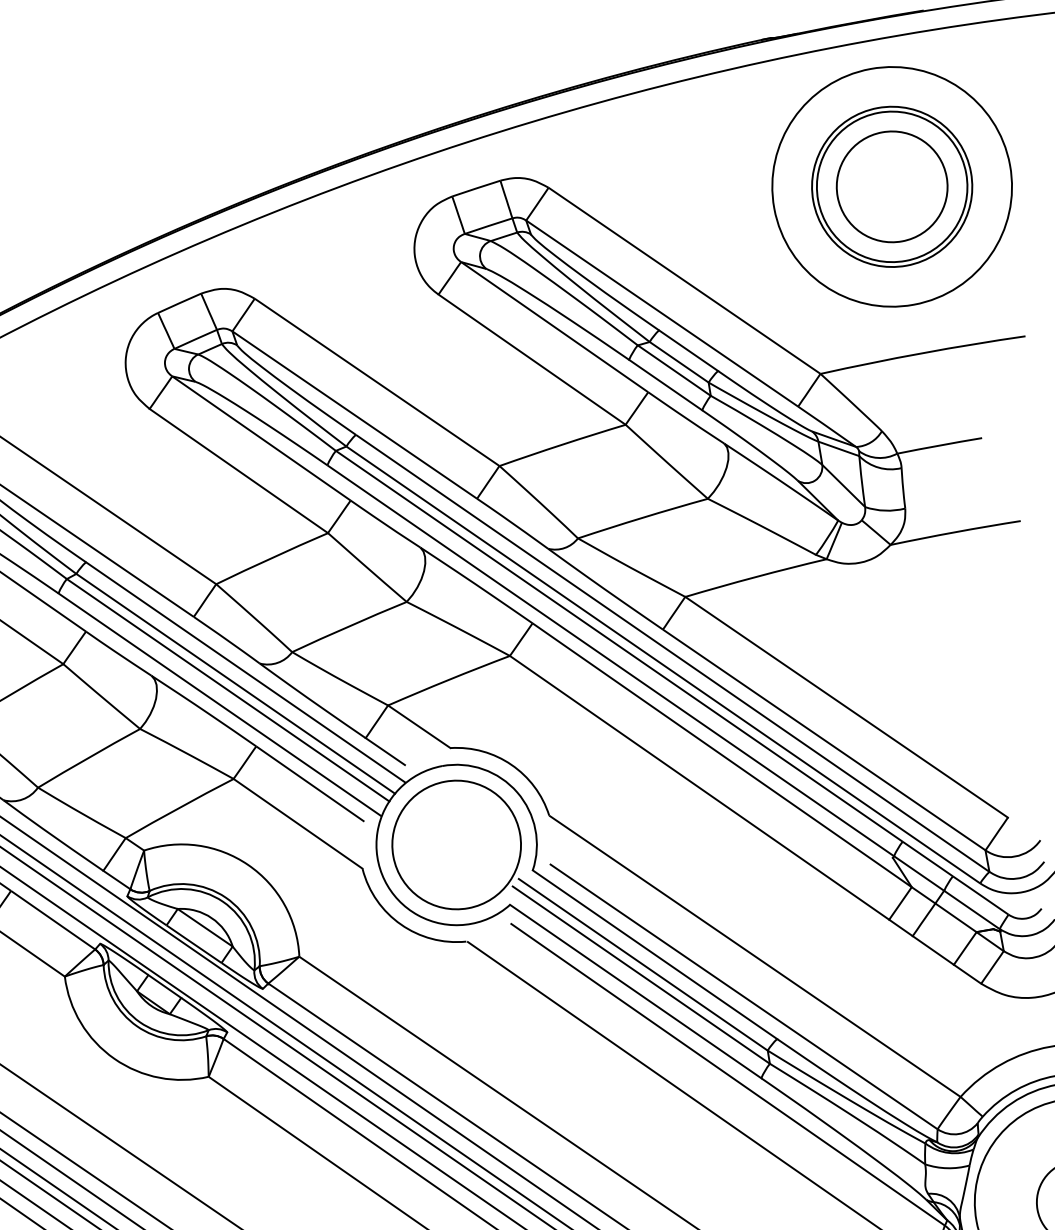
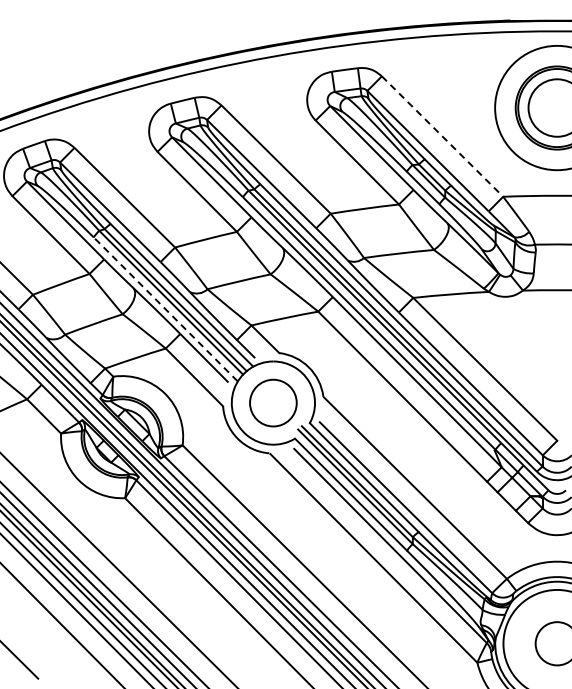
line: (684, 280) -> (442, 136), solid -> dashed
line: (219, 705) -> (165, 309), solid -> dashed
circle: (456, 843) -> (273, 402), size x0.7

